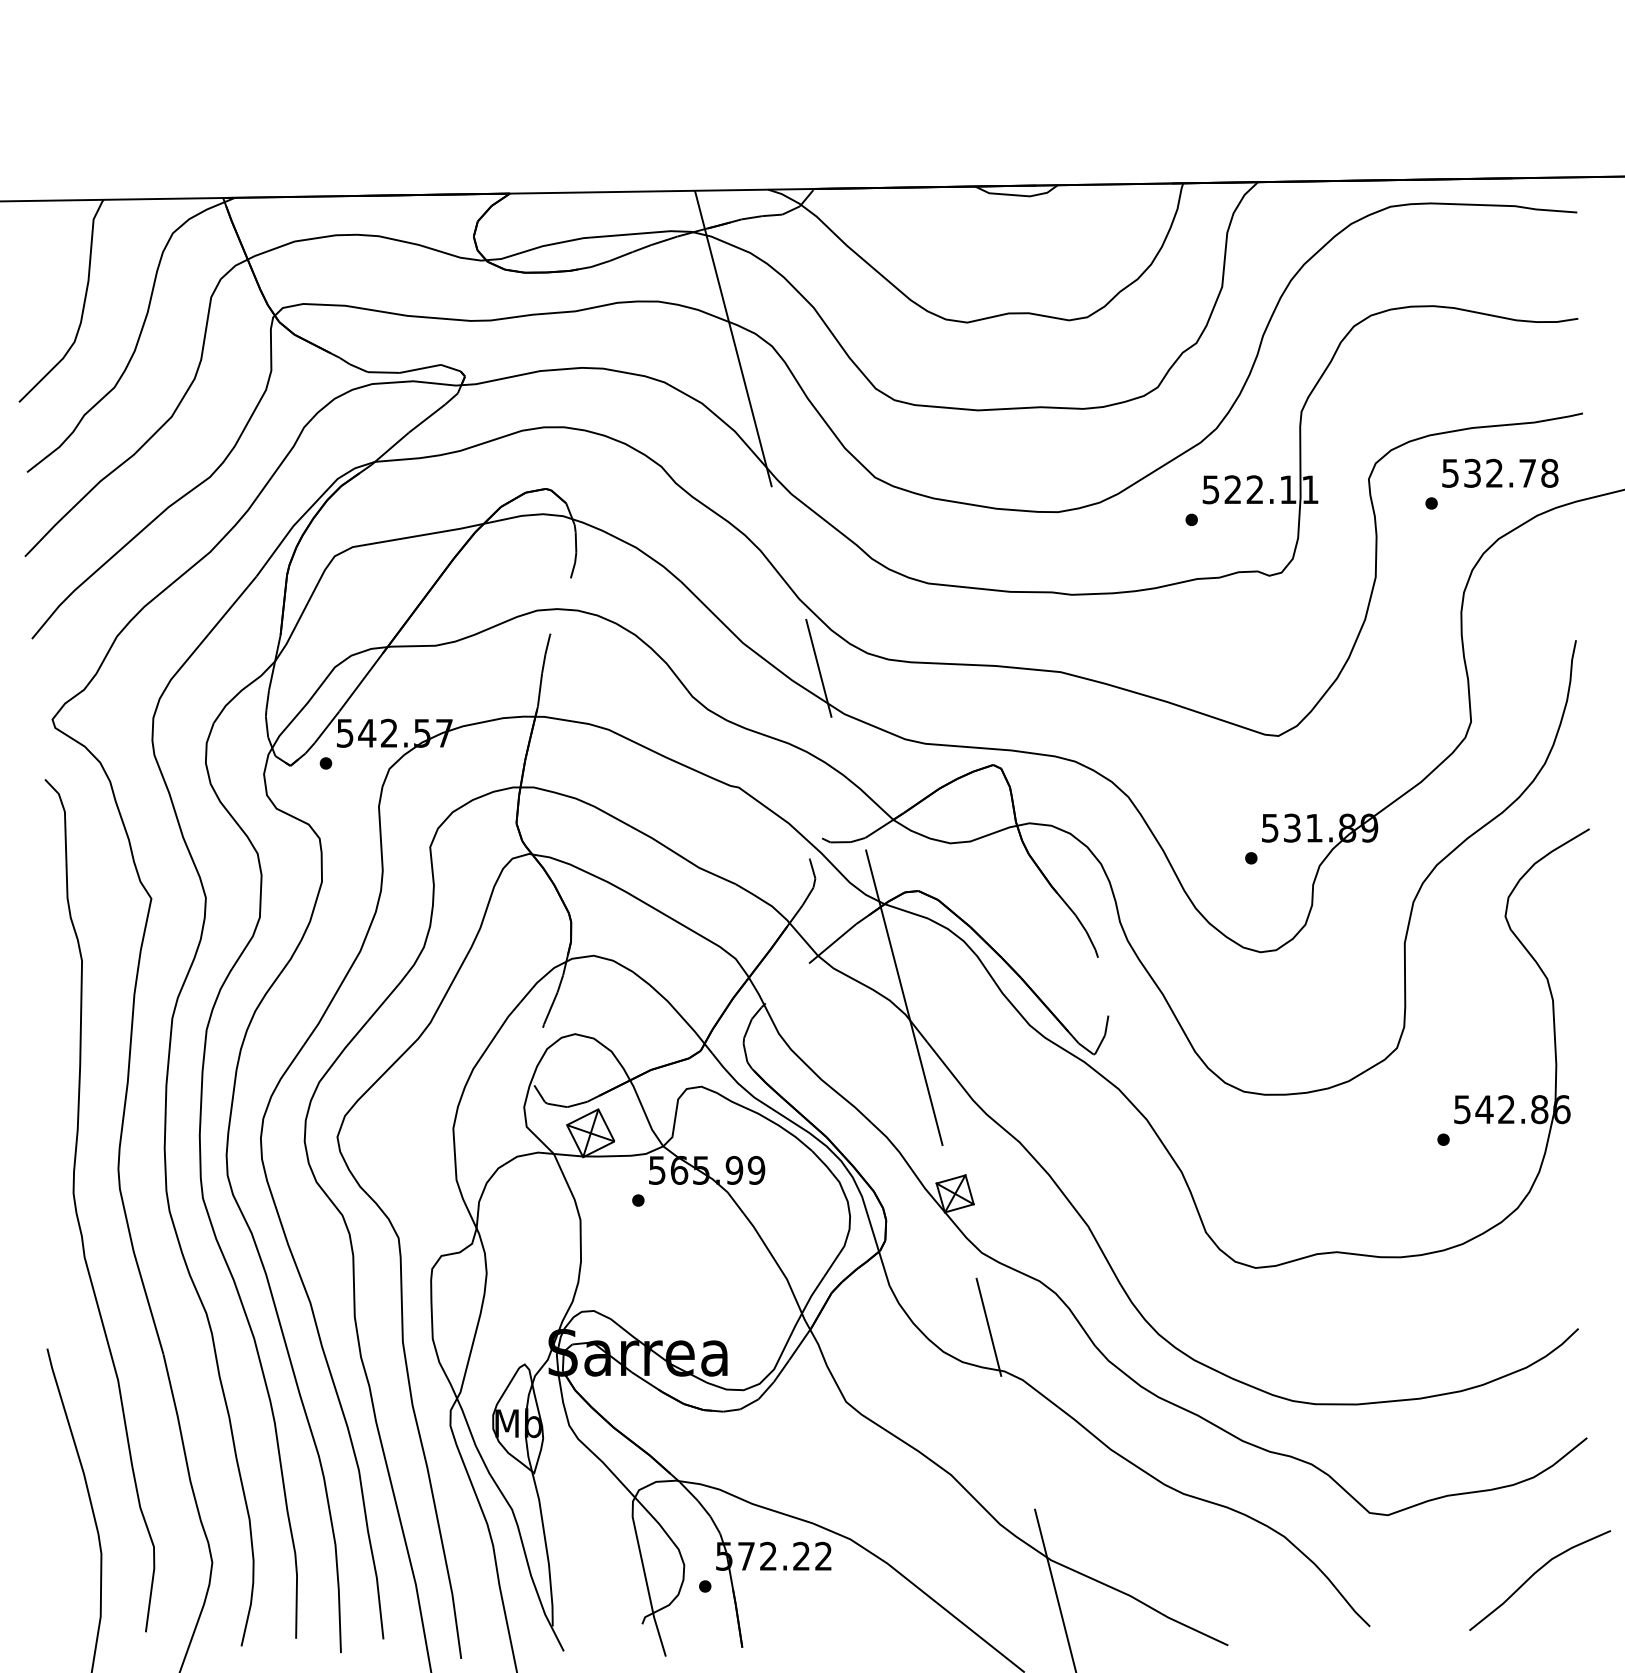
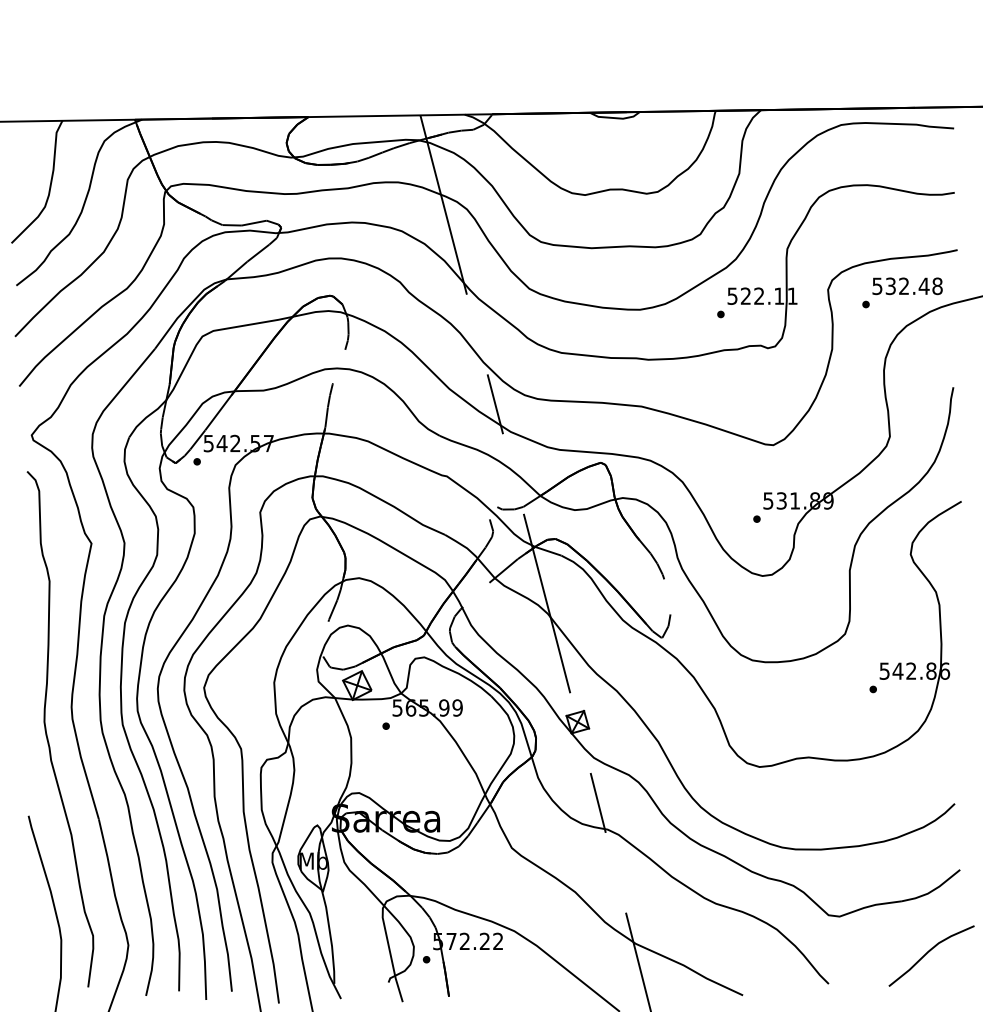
text: (1526, 472) -> (923, 285), 532.78 -> 532.48

